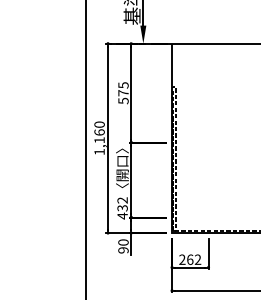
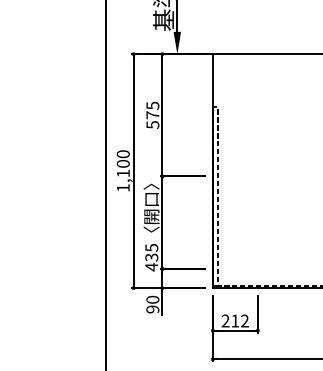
text: (98, 132) -> (122, 163), 1,160 -> 1,100
text: (122, 200) -> (151, 247), 432 -> 435
text: (190, 259) -> (235, 320), 262 -> 212

